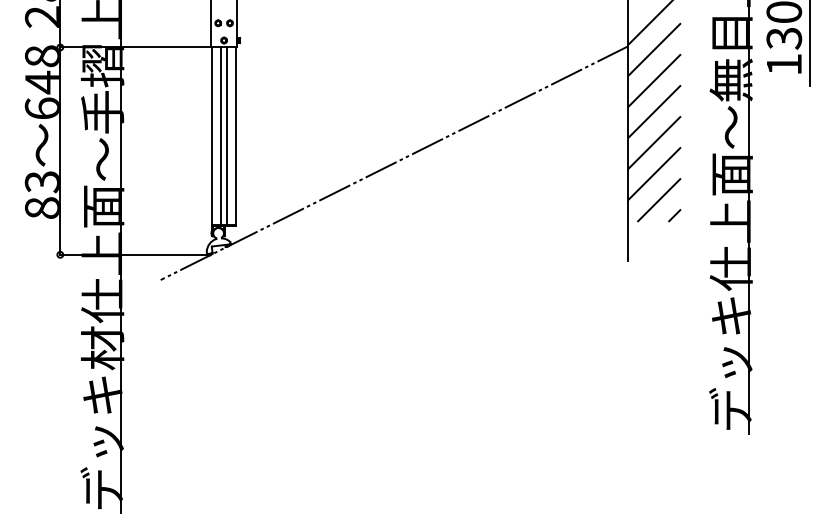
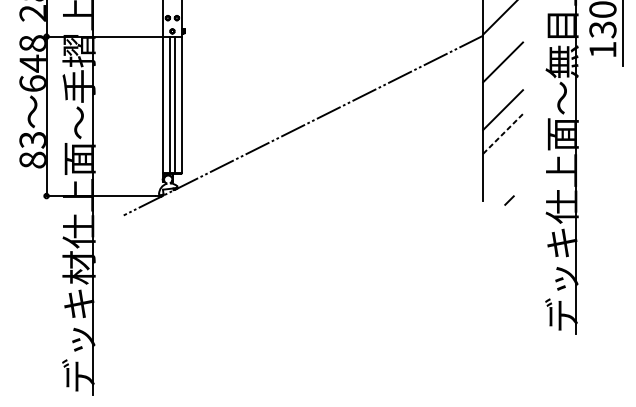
line: (654, 49) -> (503, 38), removed
line: (654, 111) -> (503, 85), removed
line: (654, 173) -> (503, 133), solid -> dashed
line: (659, 200) -> (507, 154), removed
line: (674, 215) -> (509, 200), moved

